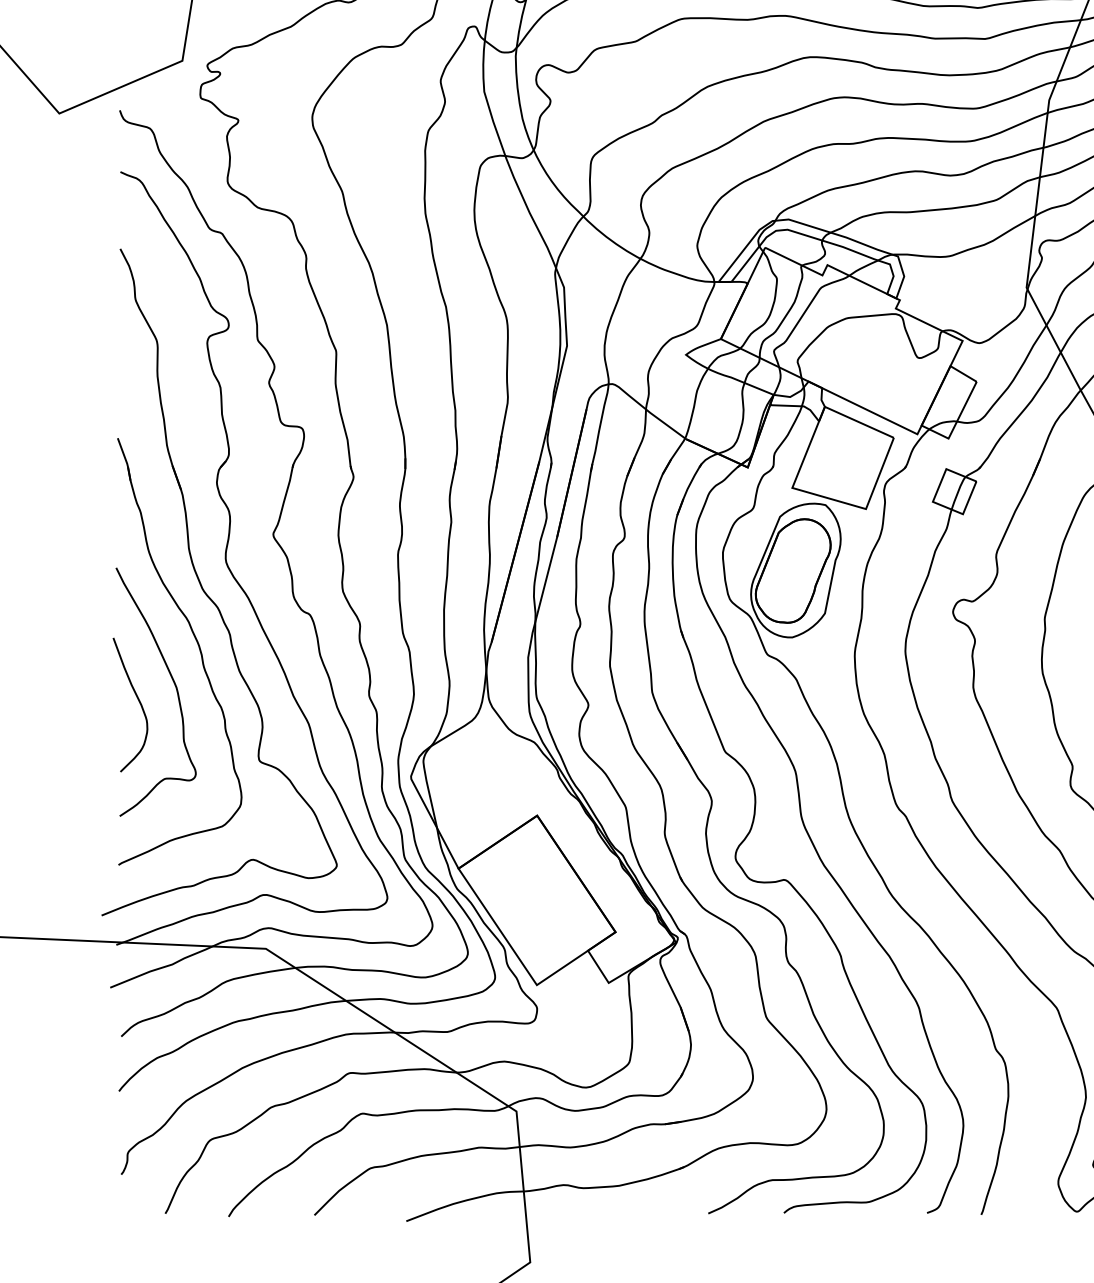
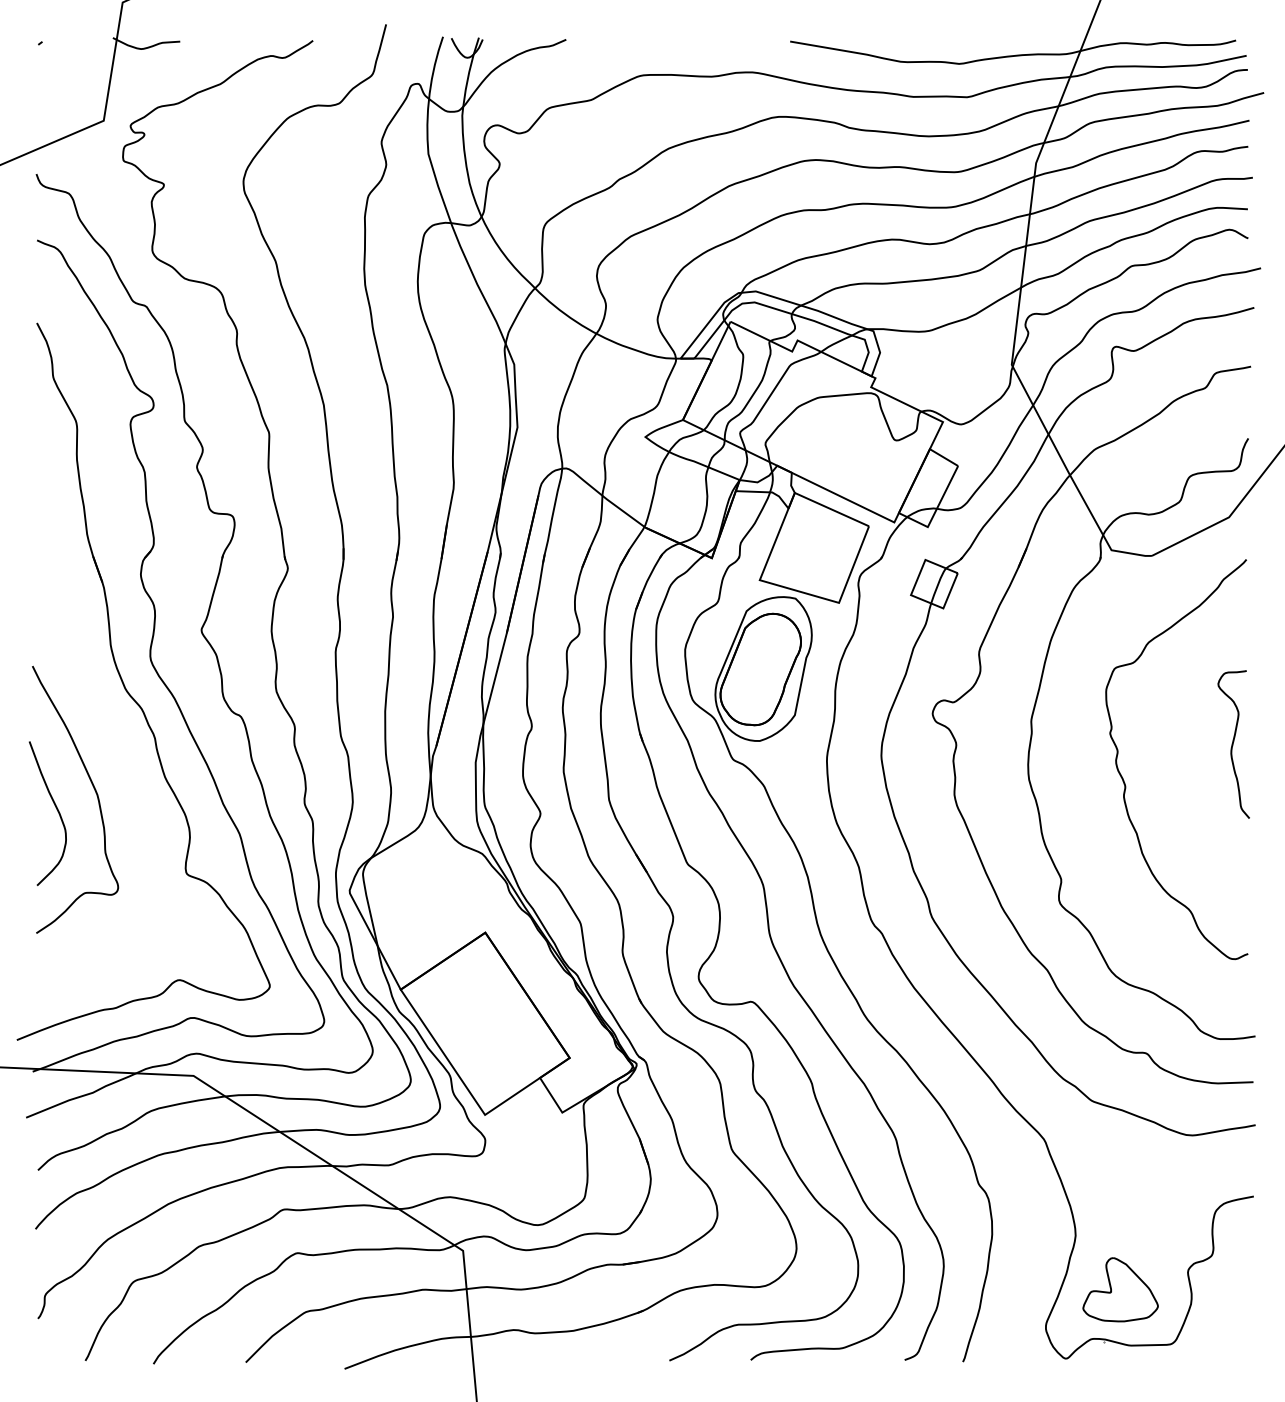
part: (197, 646) -> (120, 750), removed

